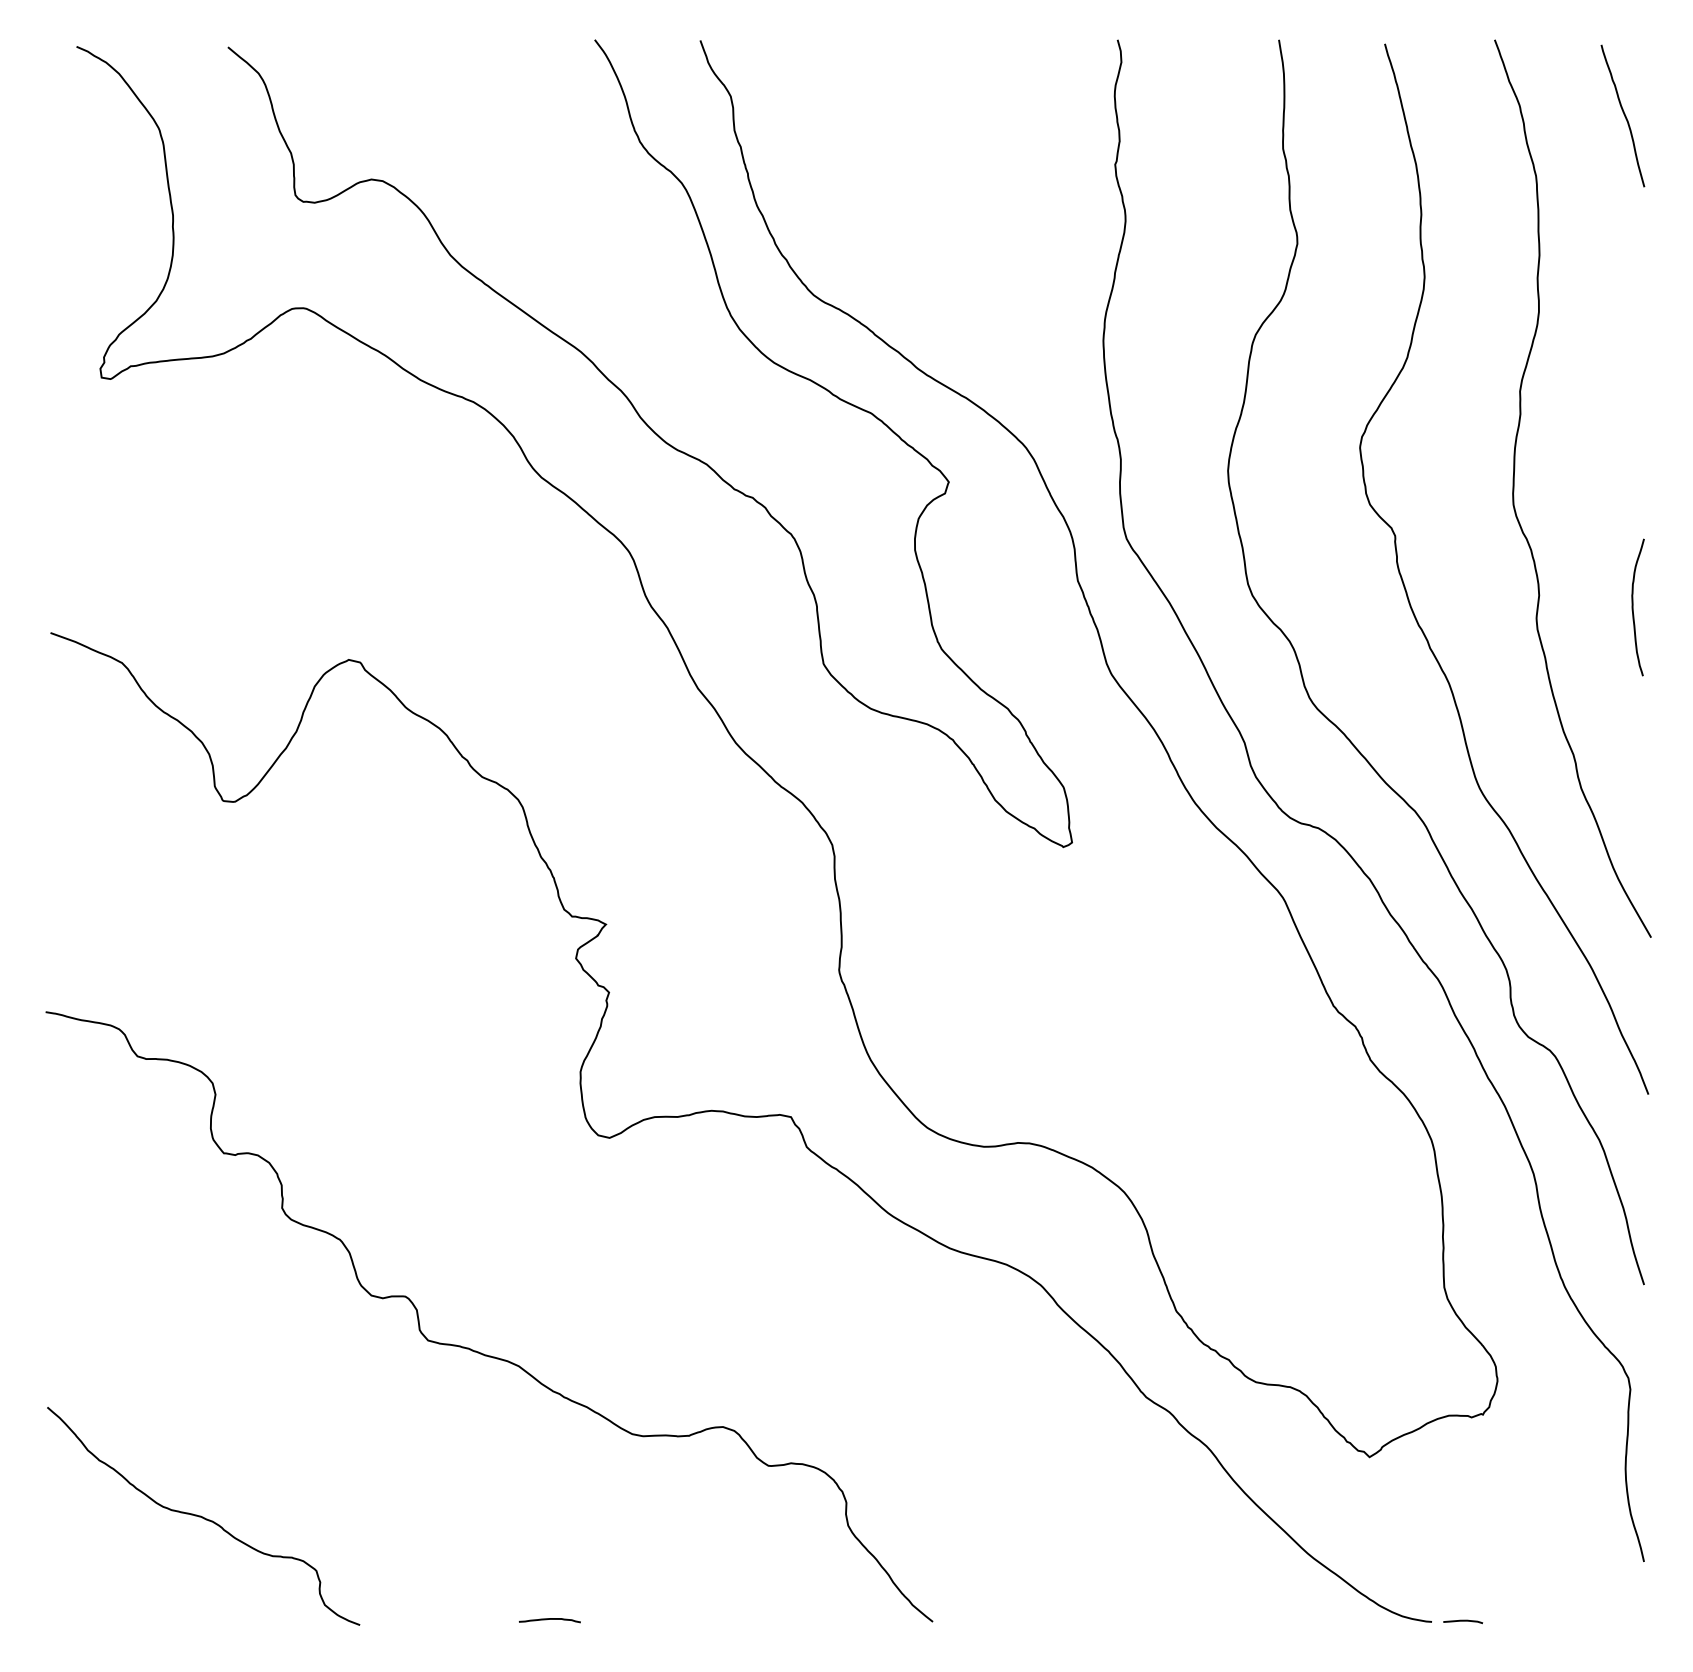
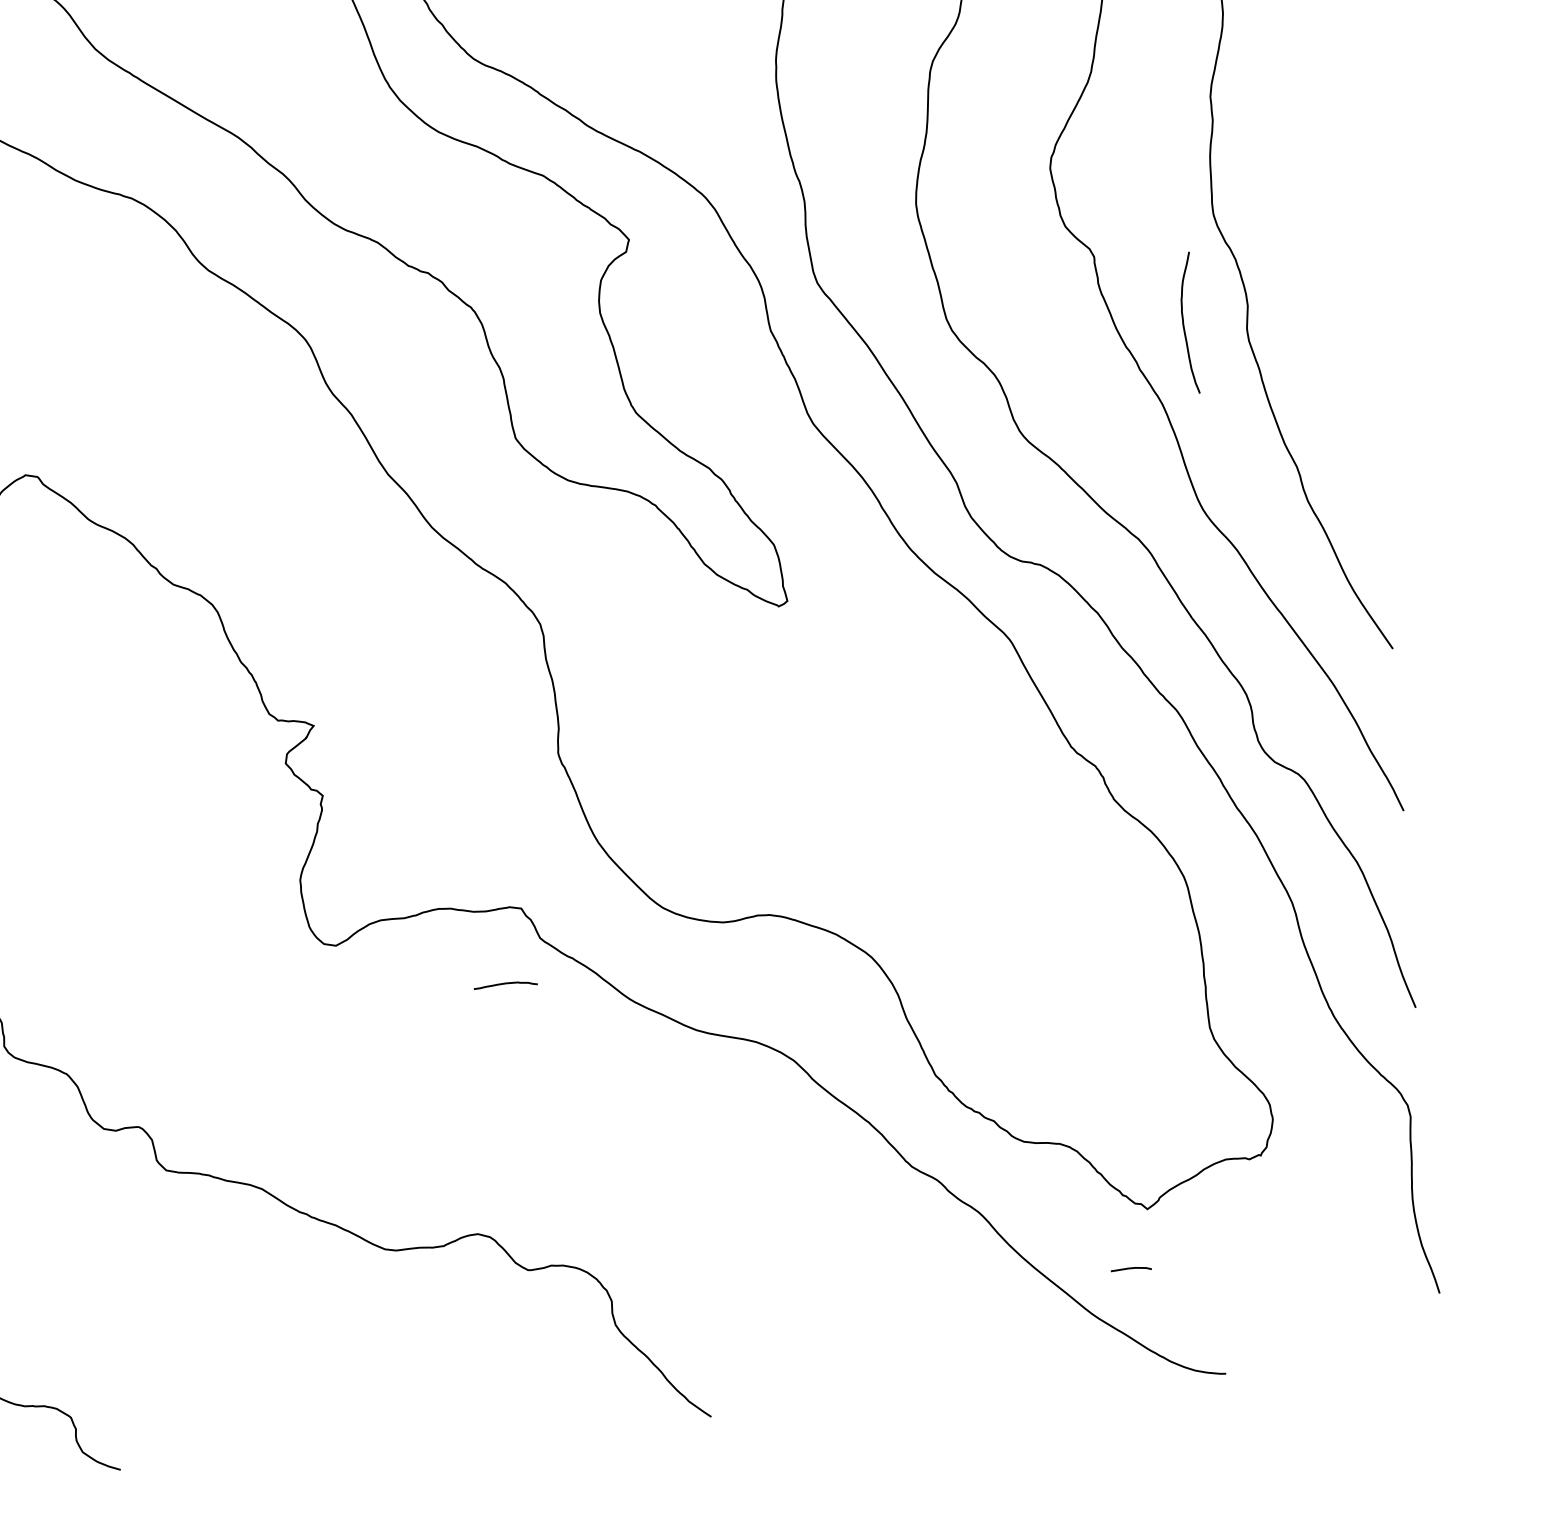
curve: (1633, 607) -> (1184, 323), moved
curve: (549, 1619) -> (505, 984), moved
curve: (1463, 1621) -> (1131, 1269), moved

